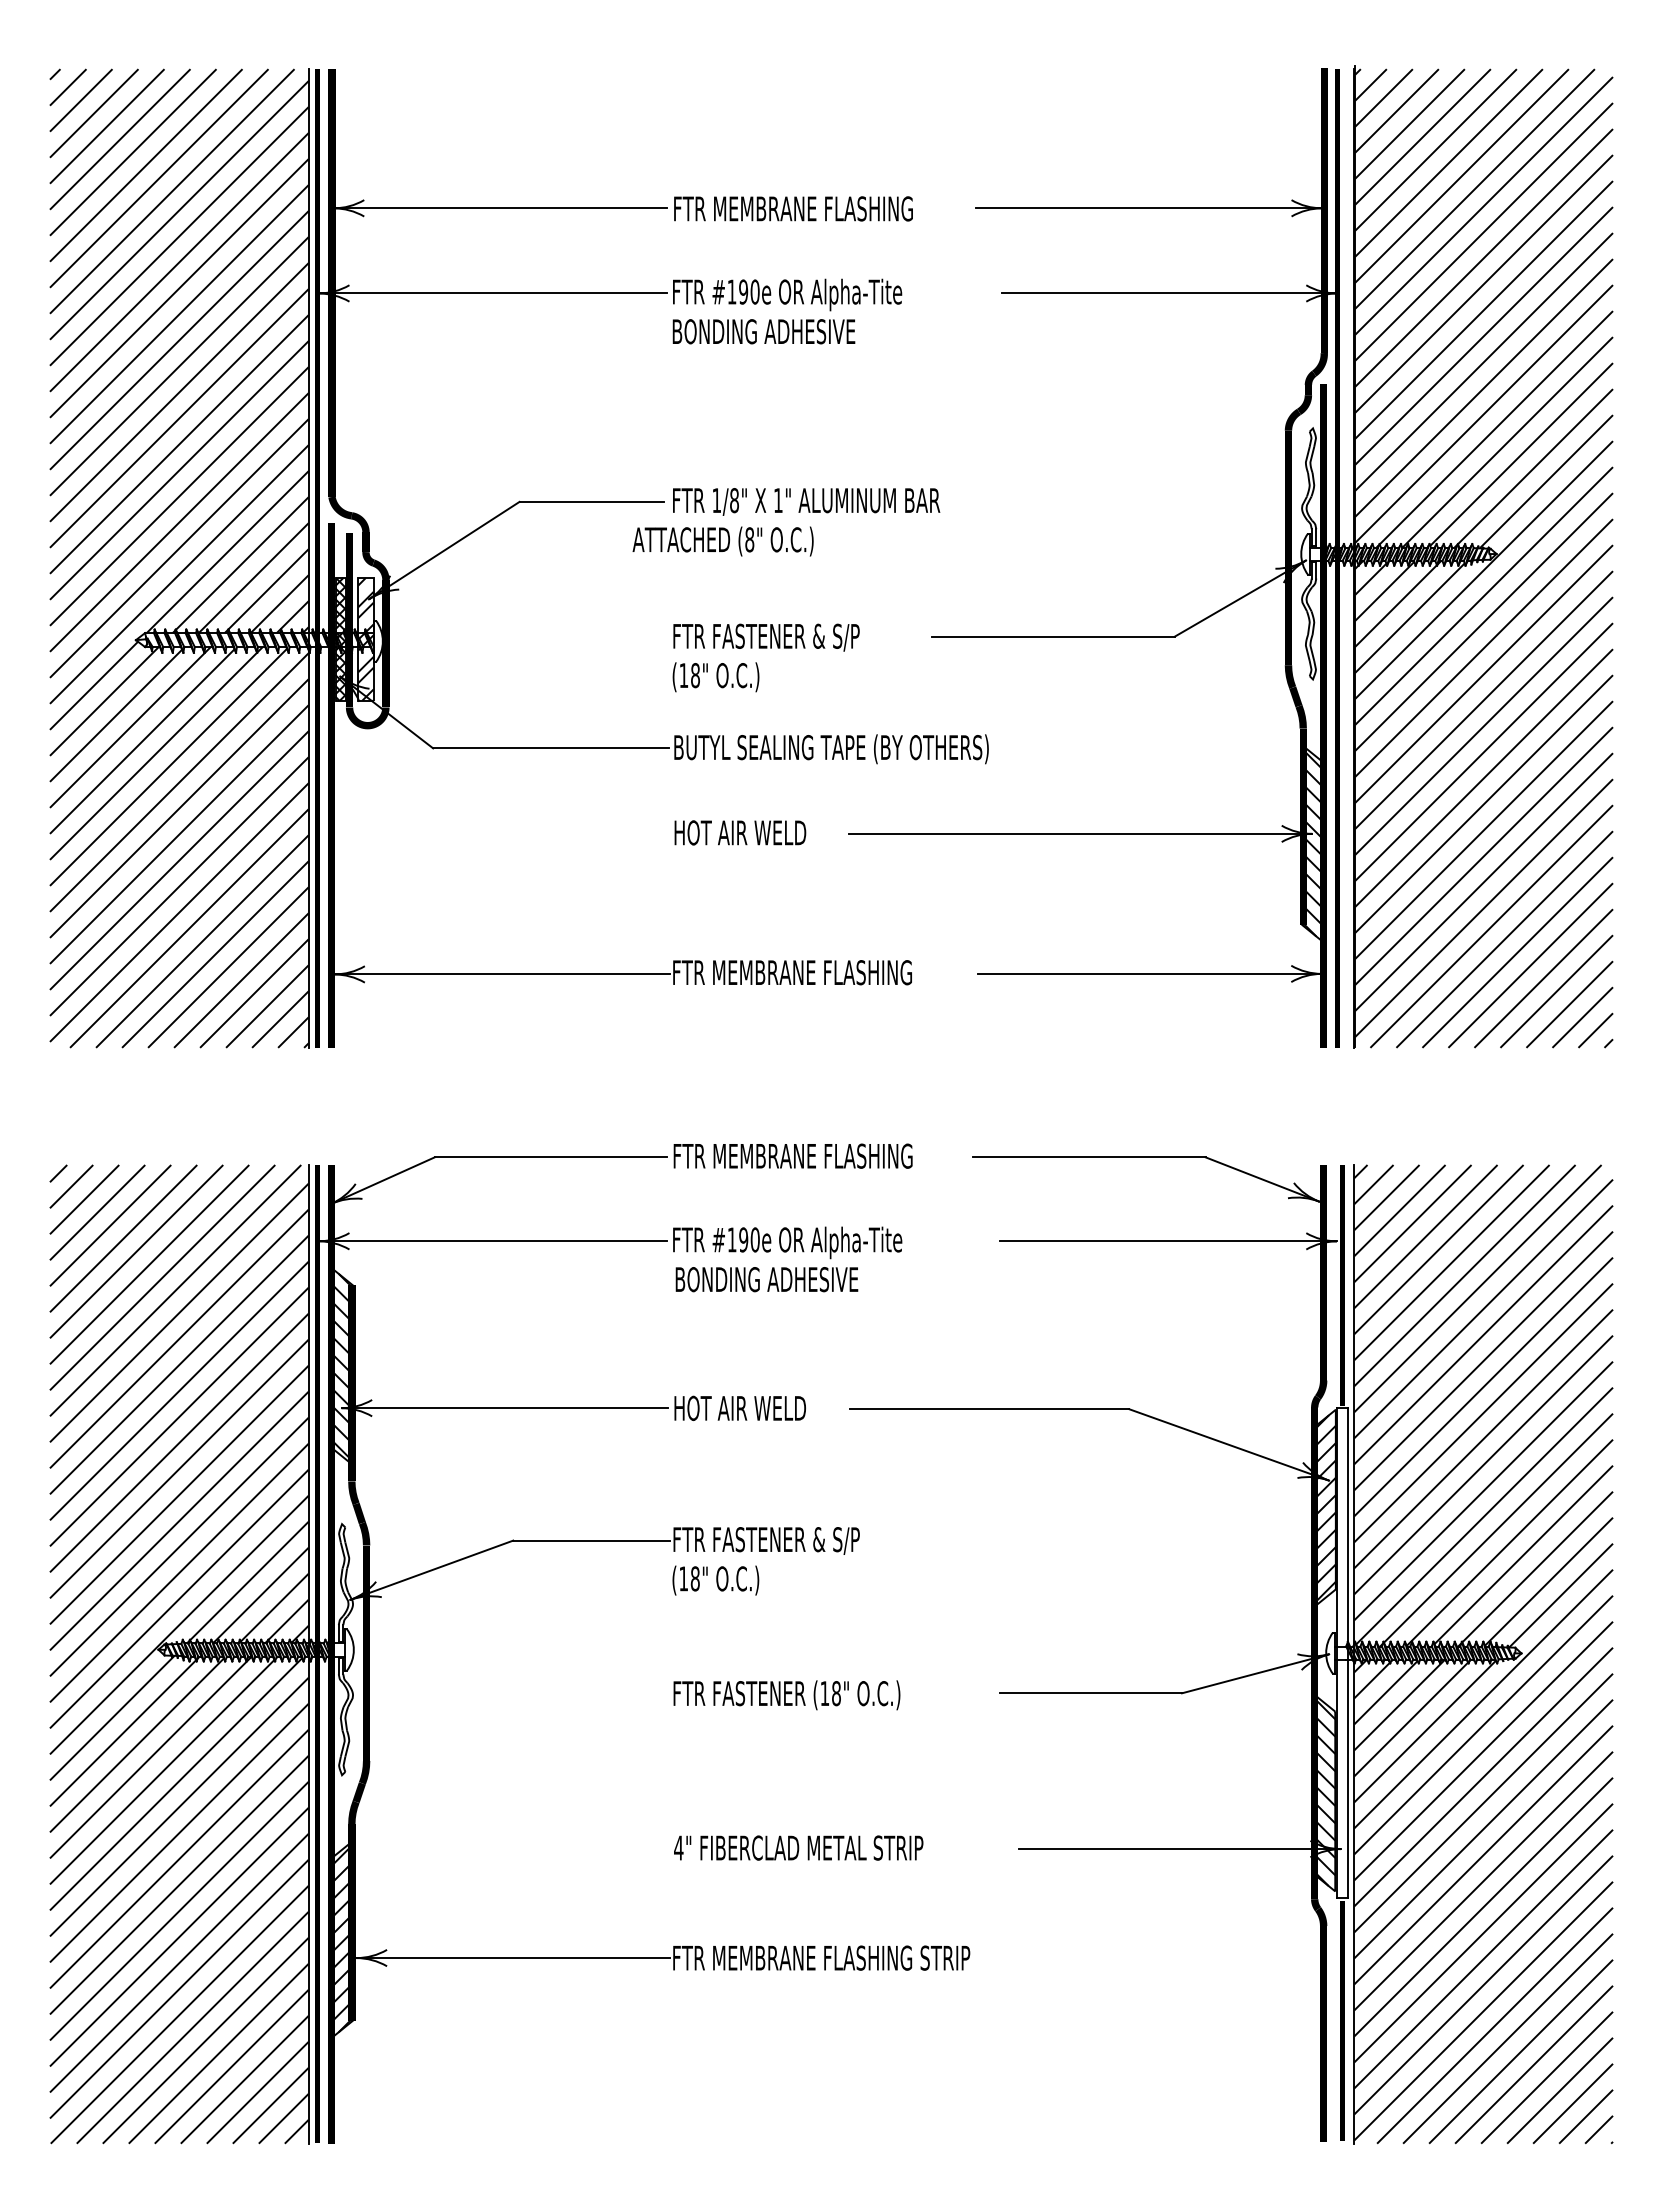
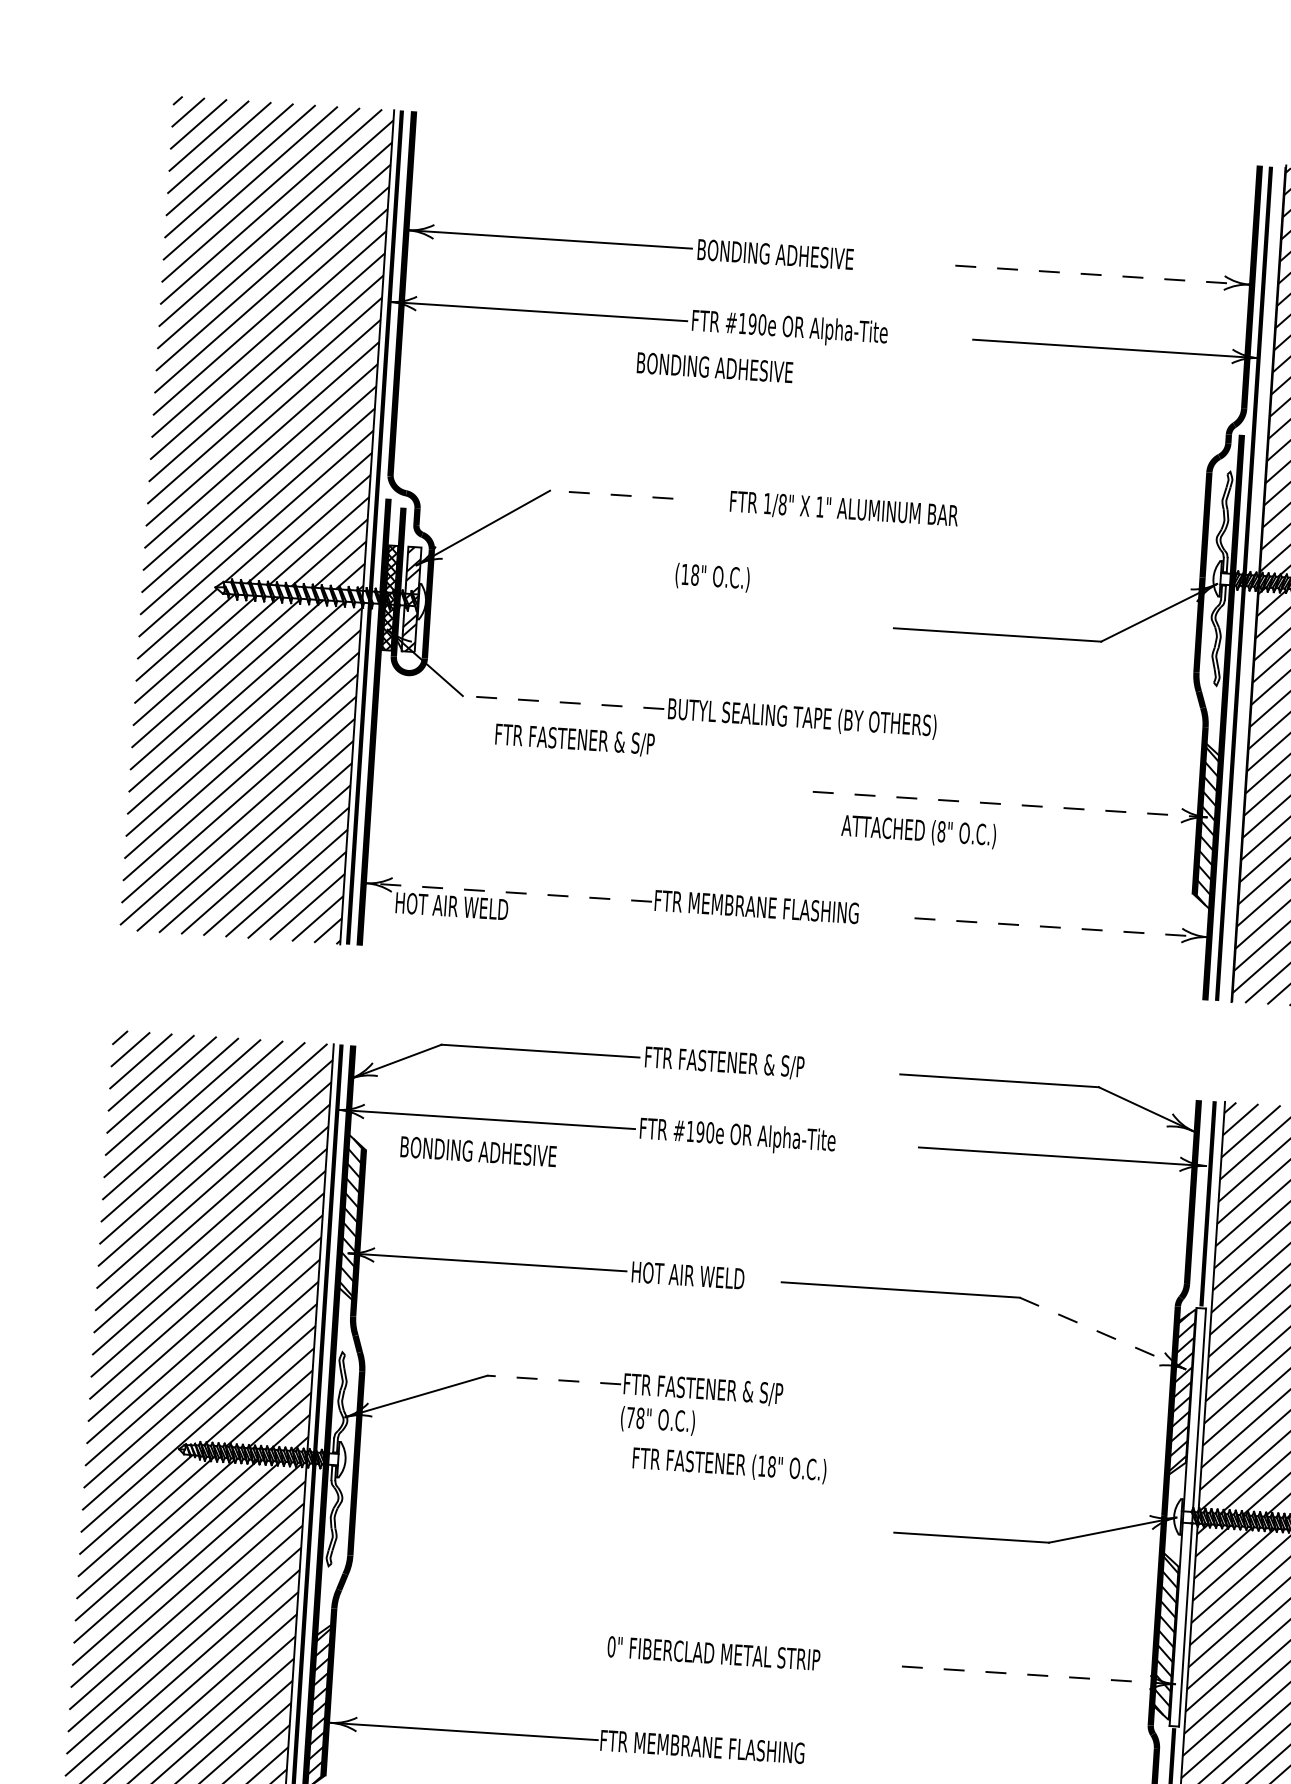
text: (794, 208) -> (800, 255), FTR MEMBRANE FLASHING -> BONDING ADHESIVE
line: (1149, 208) -> (1103, 275), solid -> dashed
text: (763, 331) -> (714, 367), moved
line: (591, 501) -> (611, 494), solid -> dashed
text: (806, 501) -> (844, 509), moved
text: (722, 541) -> (918, 831), moved
text: (766, 637) -> (574, 740), moved
text: (715, 677) -> (712, 577), moved
line: (550, 748) -> (562, 702), solid -> dashed
text: (740, 832) -> (452, 905), moved
line: (1080, 833) -> (1009, 804), solid -> dashed
line: (1150, 973) -> (1061, 927), solid -> dashed
line: (501, 974) -> (508, 892), solid -> dashed
text: (813, 1157) -> (764, 1065), FTR MEMBRANE FLASHING -> FTR FASTENER & S/P
text: (766, 1279) -> (478, 1151), moved
line: (1229, 1445) -> (1103, 1334), solid -> dashed
line: (591, 1540) -> (554, 1379), solid -> dashed
text: (683, 1578) -> (630, 1417), (18" -> (78"
text: (786, 1695) -> (729, 1465), moved
text: (678, 1847) -> (611, 1646), 4" -> 0"
line: (1180, 1849) -> (1039, 1675), solid -> dashed
text: (945, 1957) -> (832, 1754), FTR MEMBRANE FLASHING STRIP -> FTR MEMBRANE FLASHING

